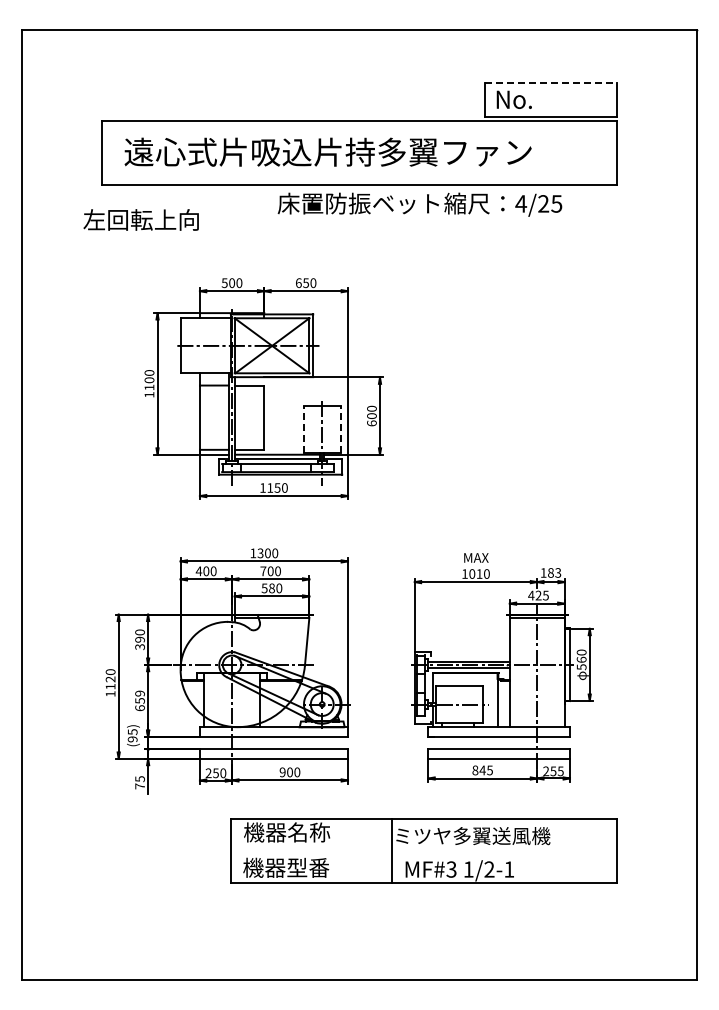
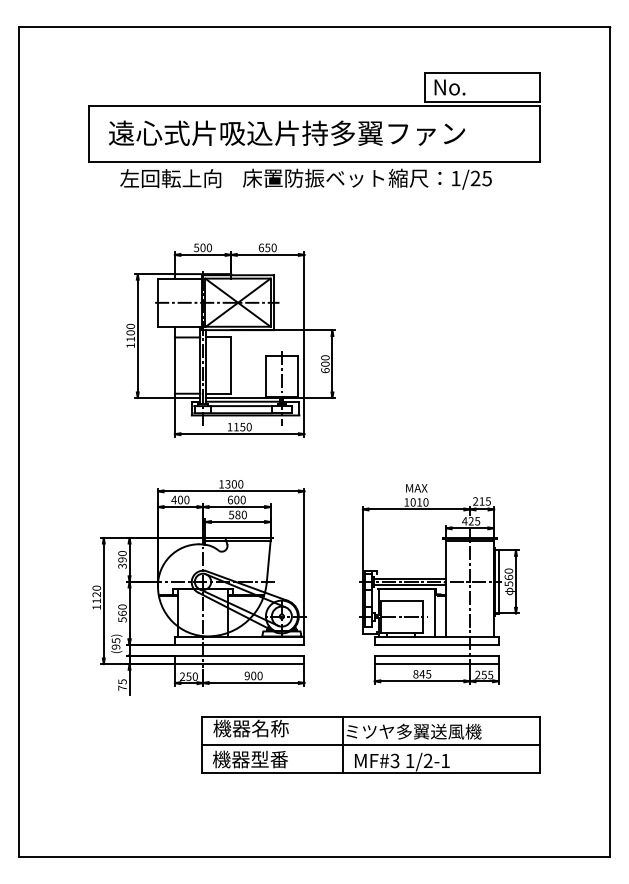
line: (551, 82) -> (482, 72), dashed -> solid
text: (521, 203) -> (456, 178), 4/25 -> 1/25
text: (140, 219) -> (170, 178), moved
line: (303, 429) -> (265, 375), dashed -> solid
line: (340, 429) -> (297, 375), dashed -> solid
text: (263, 571) -> (230, 500), 700 -> 600
text: (550, 572) -> (481, 501), 183 -> 215
text: (139, 700) -> (122, 613), 659 -> 560
line: (423, 850) -> (370, 744), added

